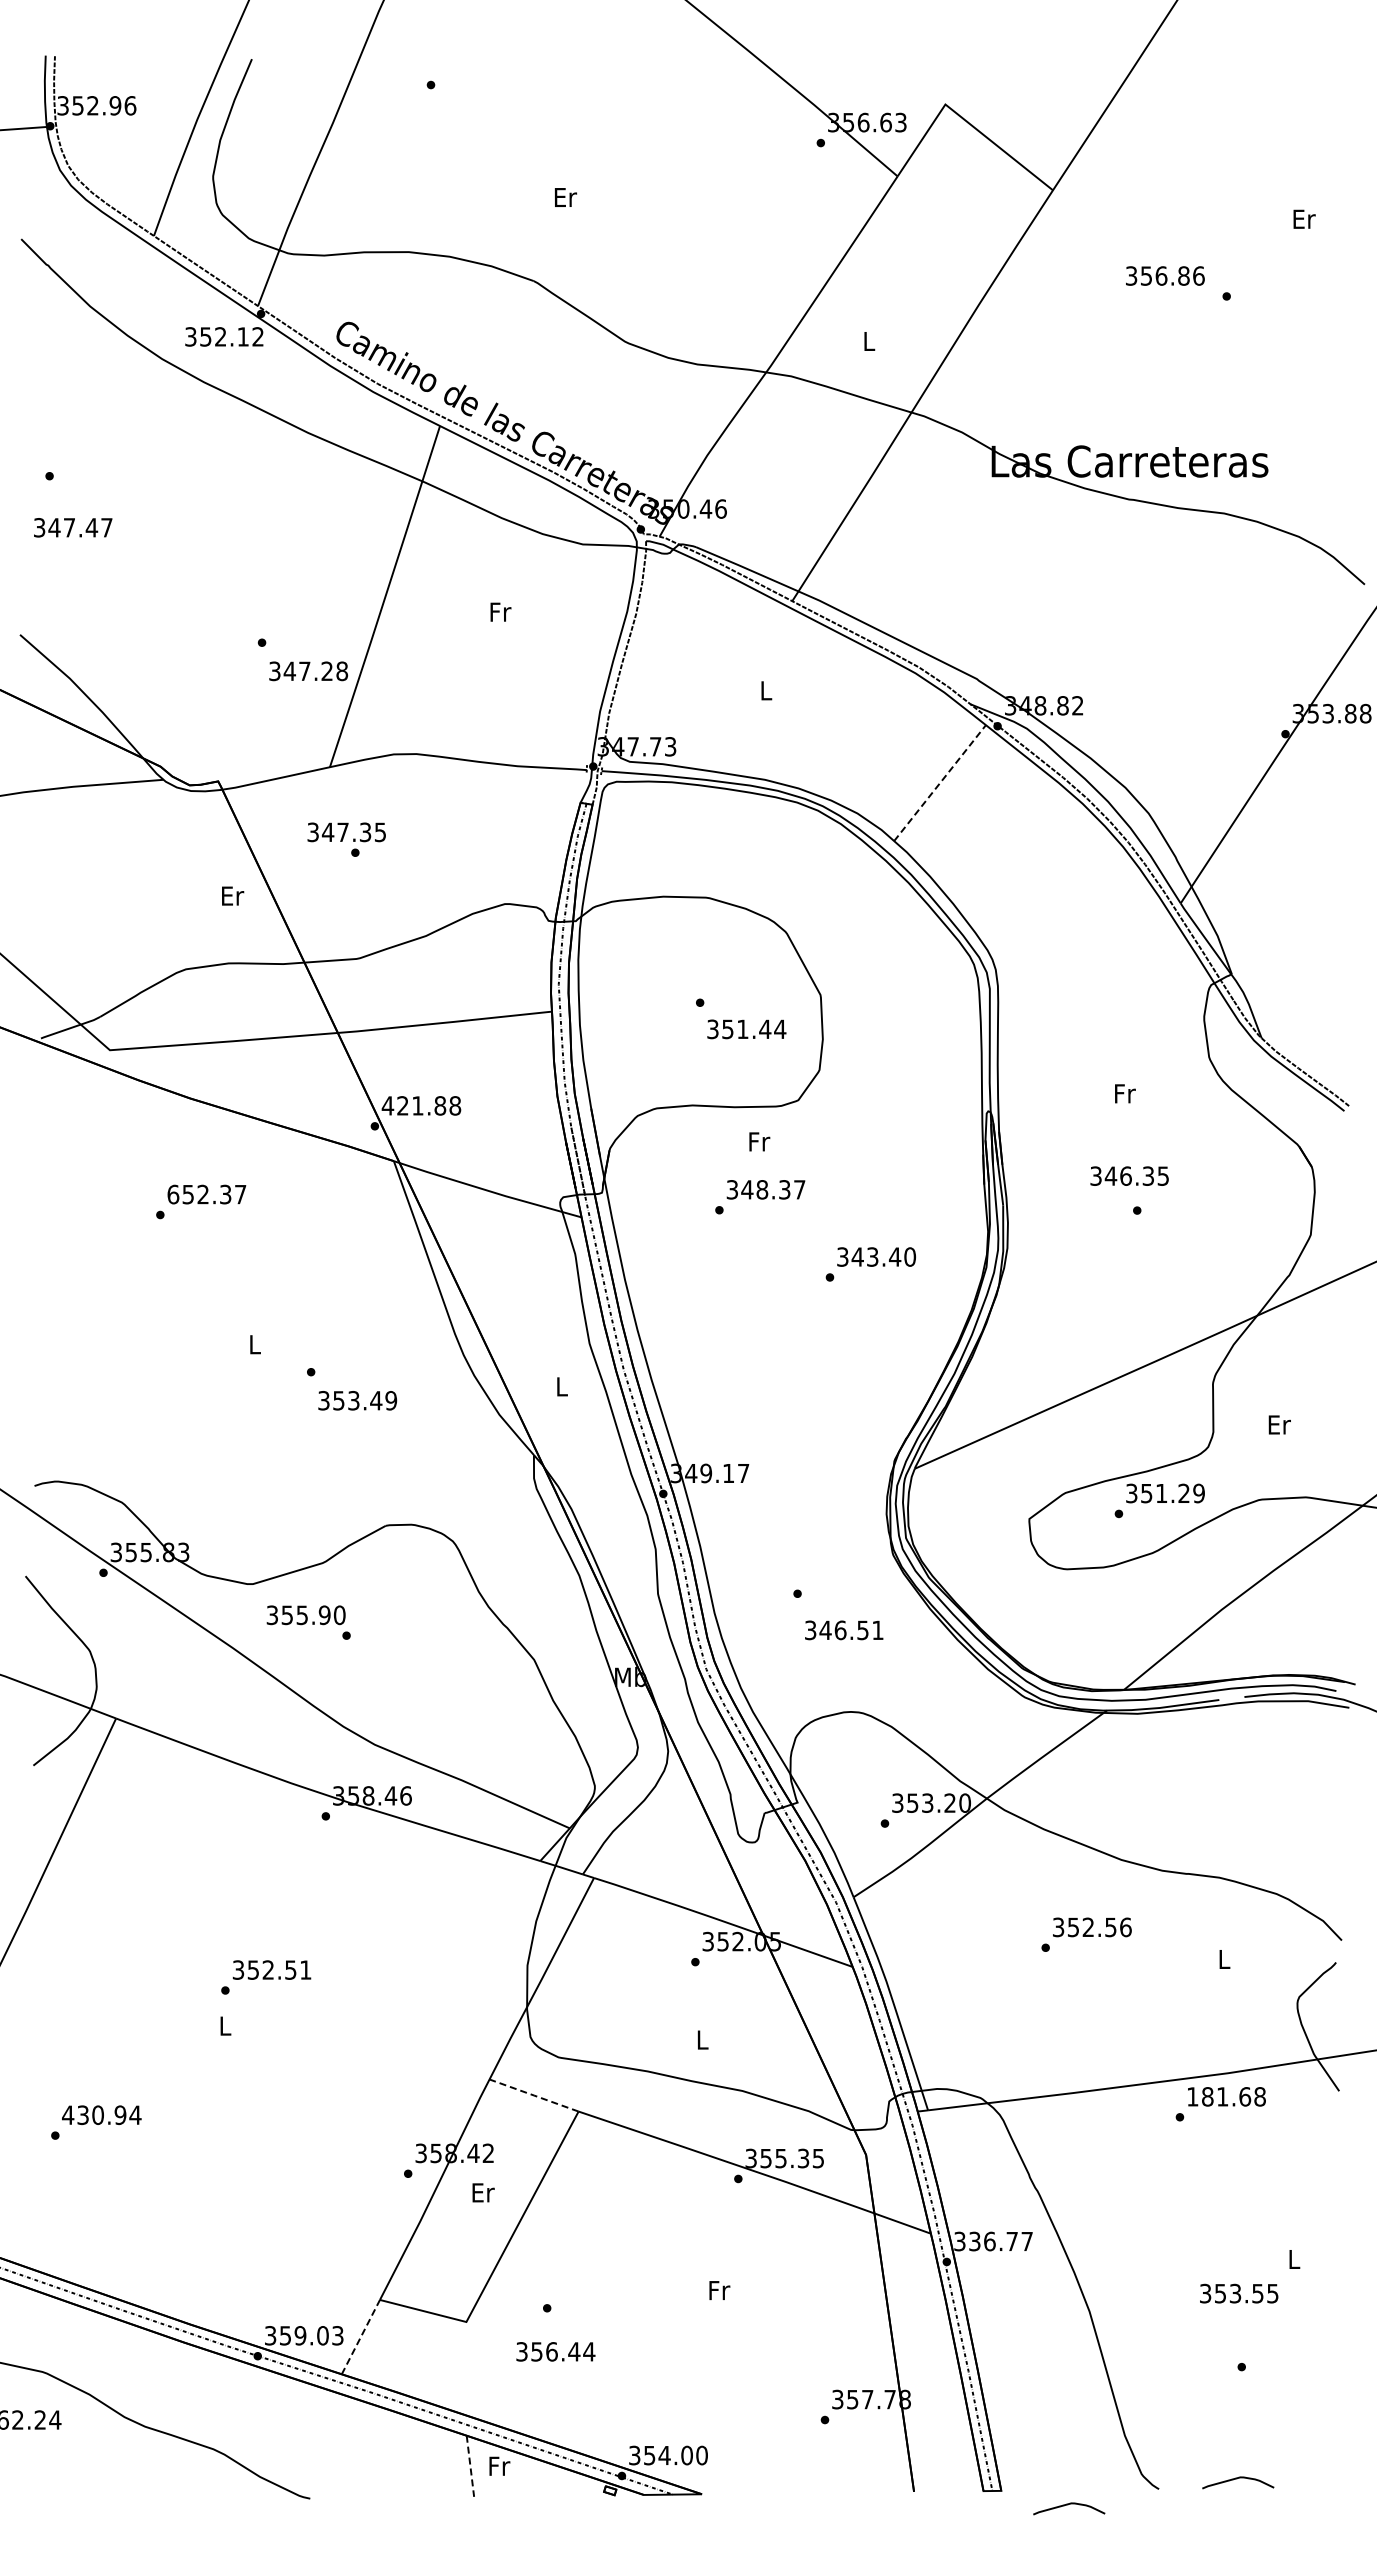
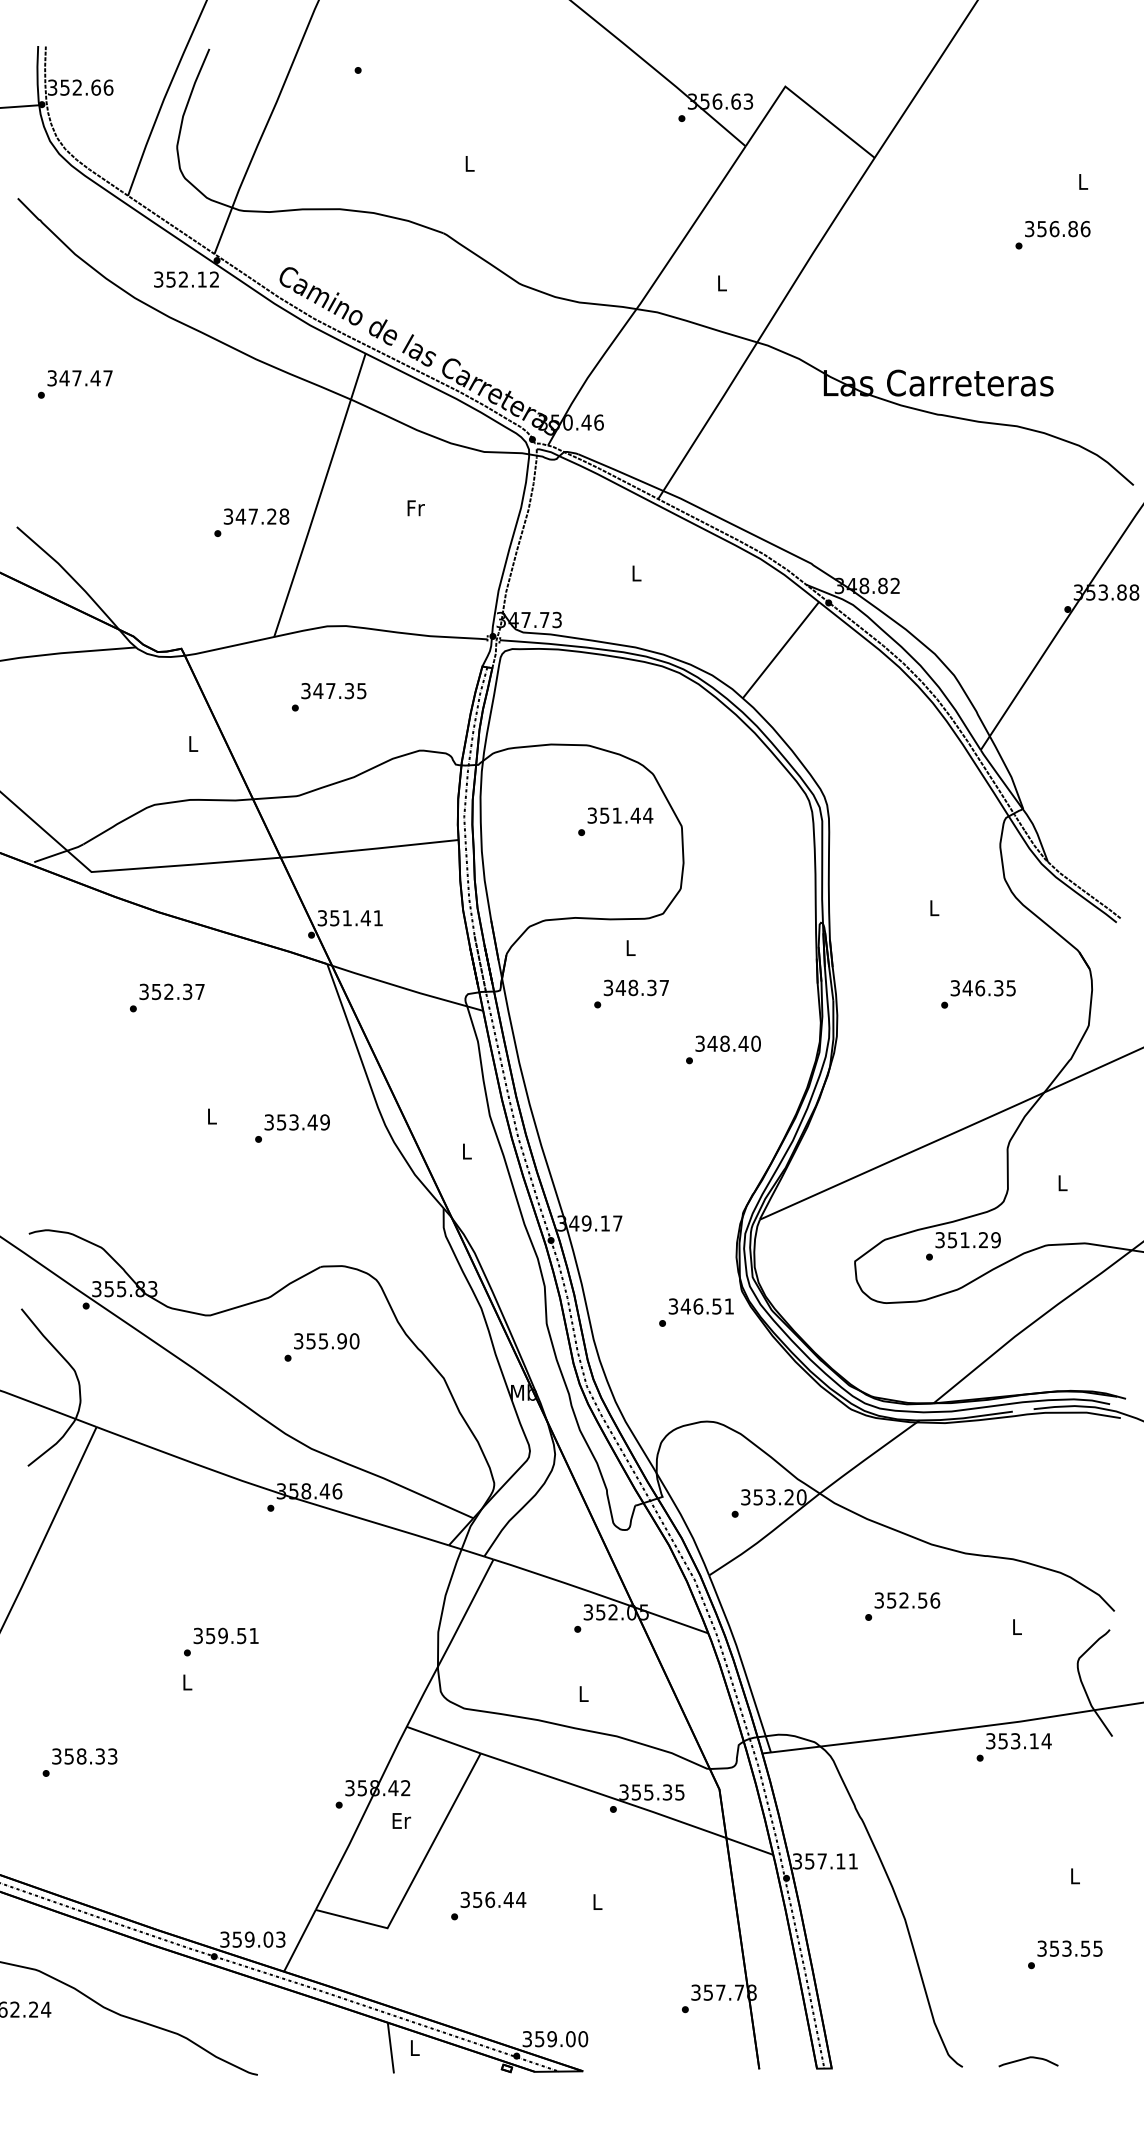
text: (115, 105) -> (96, 87), 352.96 -> 352.66
text: (565, 197) -> (469, 163), Er -> L
text: (1304, 218) -> (1083, 181), Er -> L
text: (1165, 275) -> (1057, 228), moved
text: (73, 527) -> (80, 378), moved
text: (308, 671) -> (256, 516), moved
line: (940, 783) -> (781, 650), dashed -> solid
text: (346, 832) -> (333, 691), moved
text: (233, 895) -> (194, 743), Er -> L
text: (746, 1029) -> (620, 815), moved
text: (1125, 1093) -> (934, 907), Fr -> L
text: (421, 1105) -> (350, 917), 421.88 -> 351.41
text: (759, 1141) -> (630, 947), Fr -> L
text: (1129, 1175) -> (983, 987), moved
text: (173, 1194) -> (144, 991), 652.37 -> 352.37
text: (872, 1256) -> (724, 1043), 343.40 -> 348.40
text: (357, 1400) -> (297, 1122), moved
text: (1279, 1424) -> (1062, 1182), Er -> L
text: (305, 1615) -> (326, 1341), moved
text: (844, 1630) -> (701, 1306), moved
text: (268, 1969) -> (223, 1635), 352.51 -> 359.51
line: (534, 2095) -> (444, 1740), dashed -> solid
text: (1226, 2096) -> (1018, 1740), 181.68 -> 353.14
text: (101, 2115) -> (84, 1756), 430.94 -> 358.33
text: (1000, 2241) -> (831, 1861), 336.77 -> 357.11
text: (719, 2290) -> (597, 1902), Fr -> L
text: (1239, 2293) -> (1070, 1948), moved
line: (360, 2337) -> (299, 1941), dashed -> solid
text: (555, 2351) -> (493, 1899), moved
text: (664, 2455) -> (552, 2039), 354.00 -> 359.00
text: (499, 2465) -> (415, 2047), Fr -> L
line: (470, 2466) -> (390, 2048), dashed -> solid
curve: (1068, 2505) -> (887, 2080), removed

